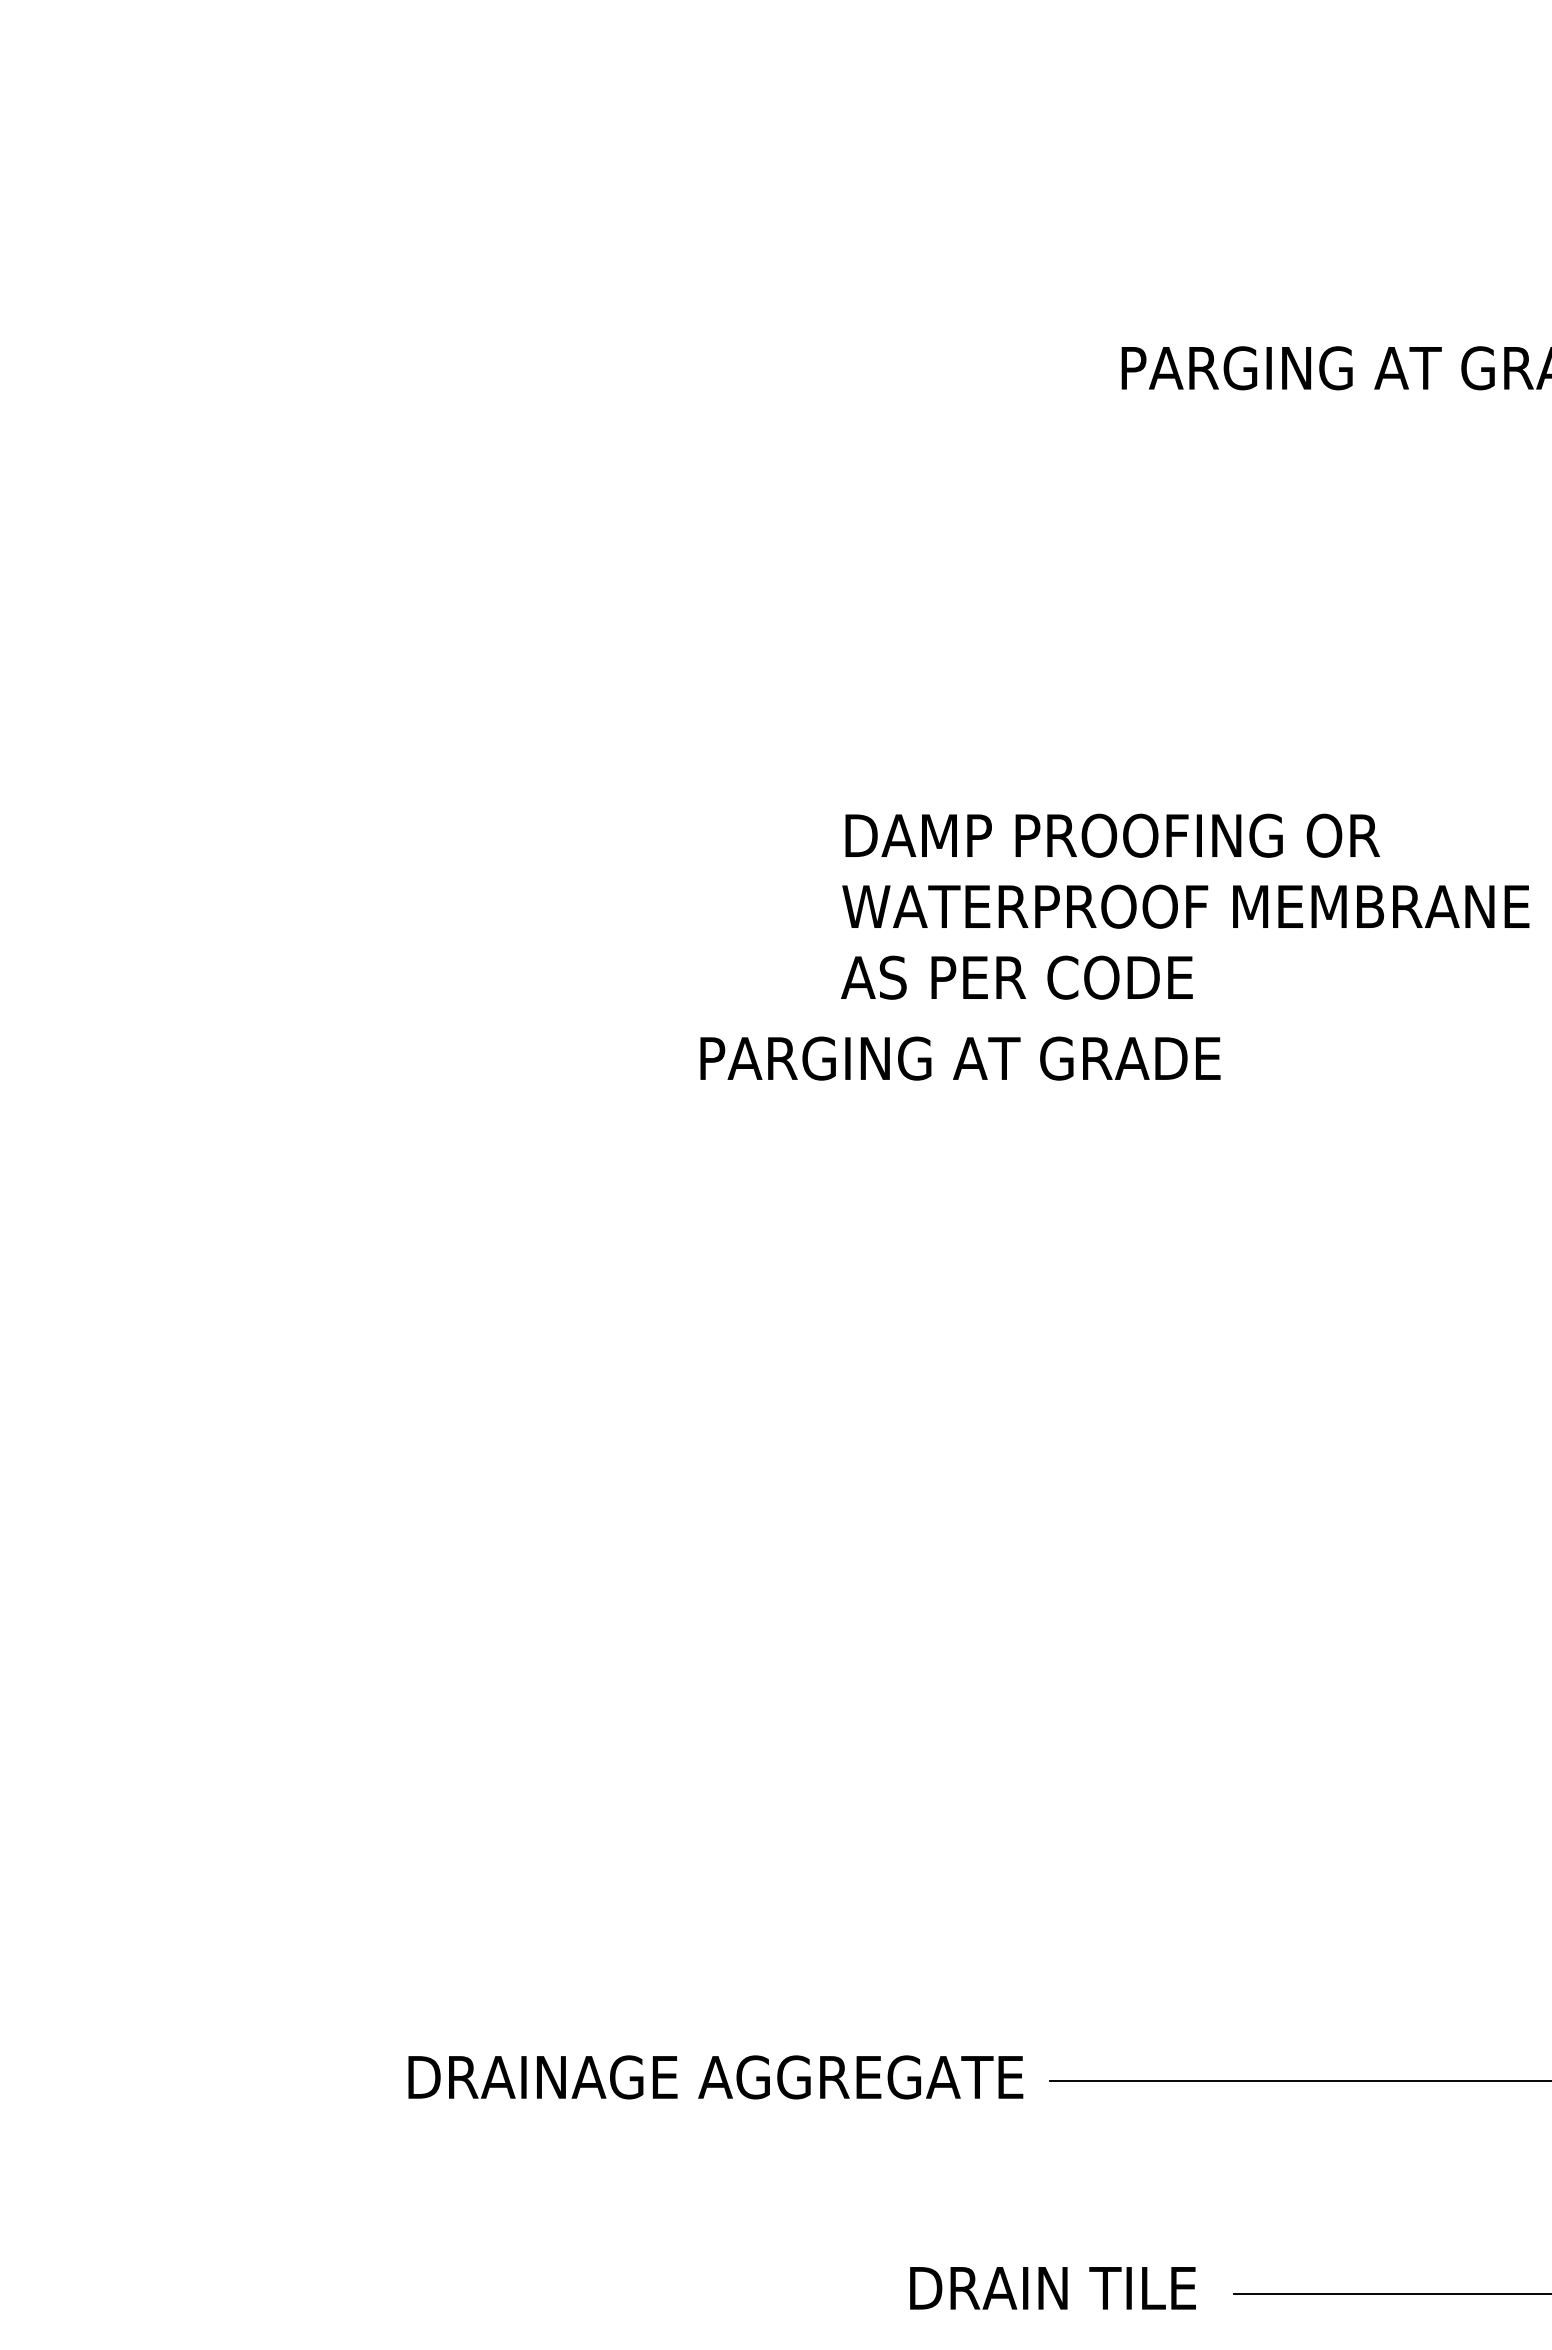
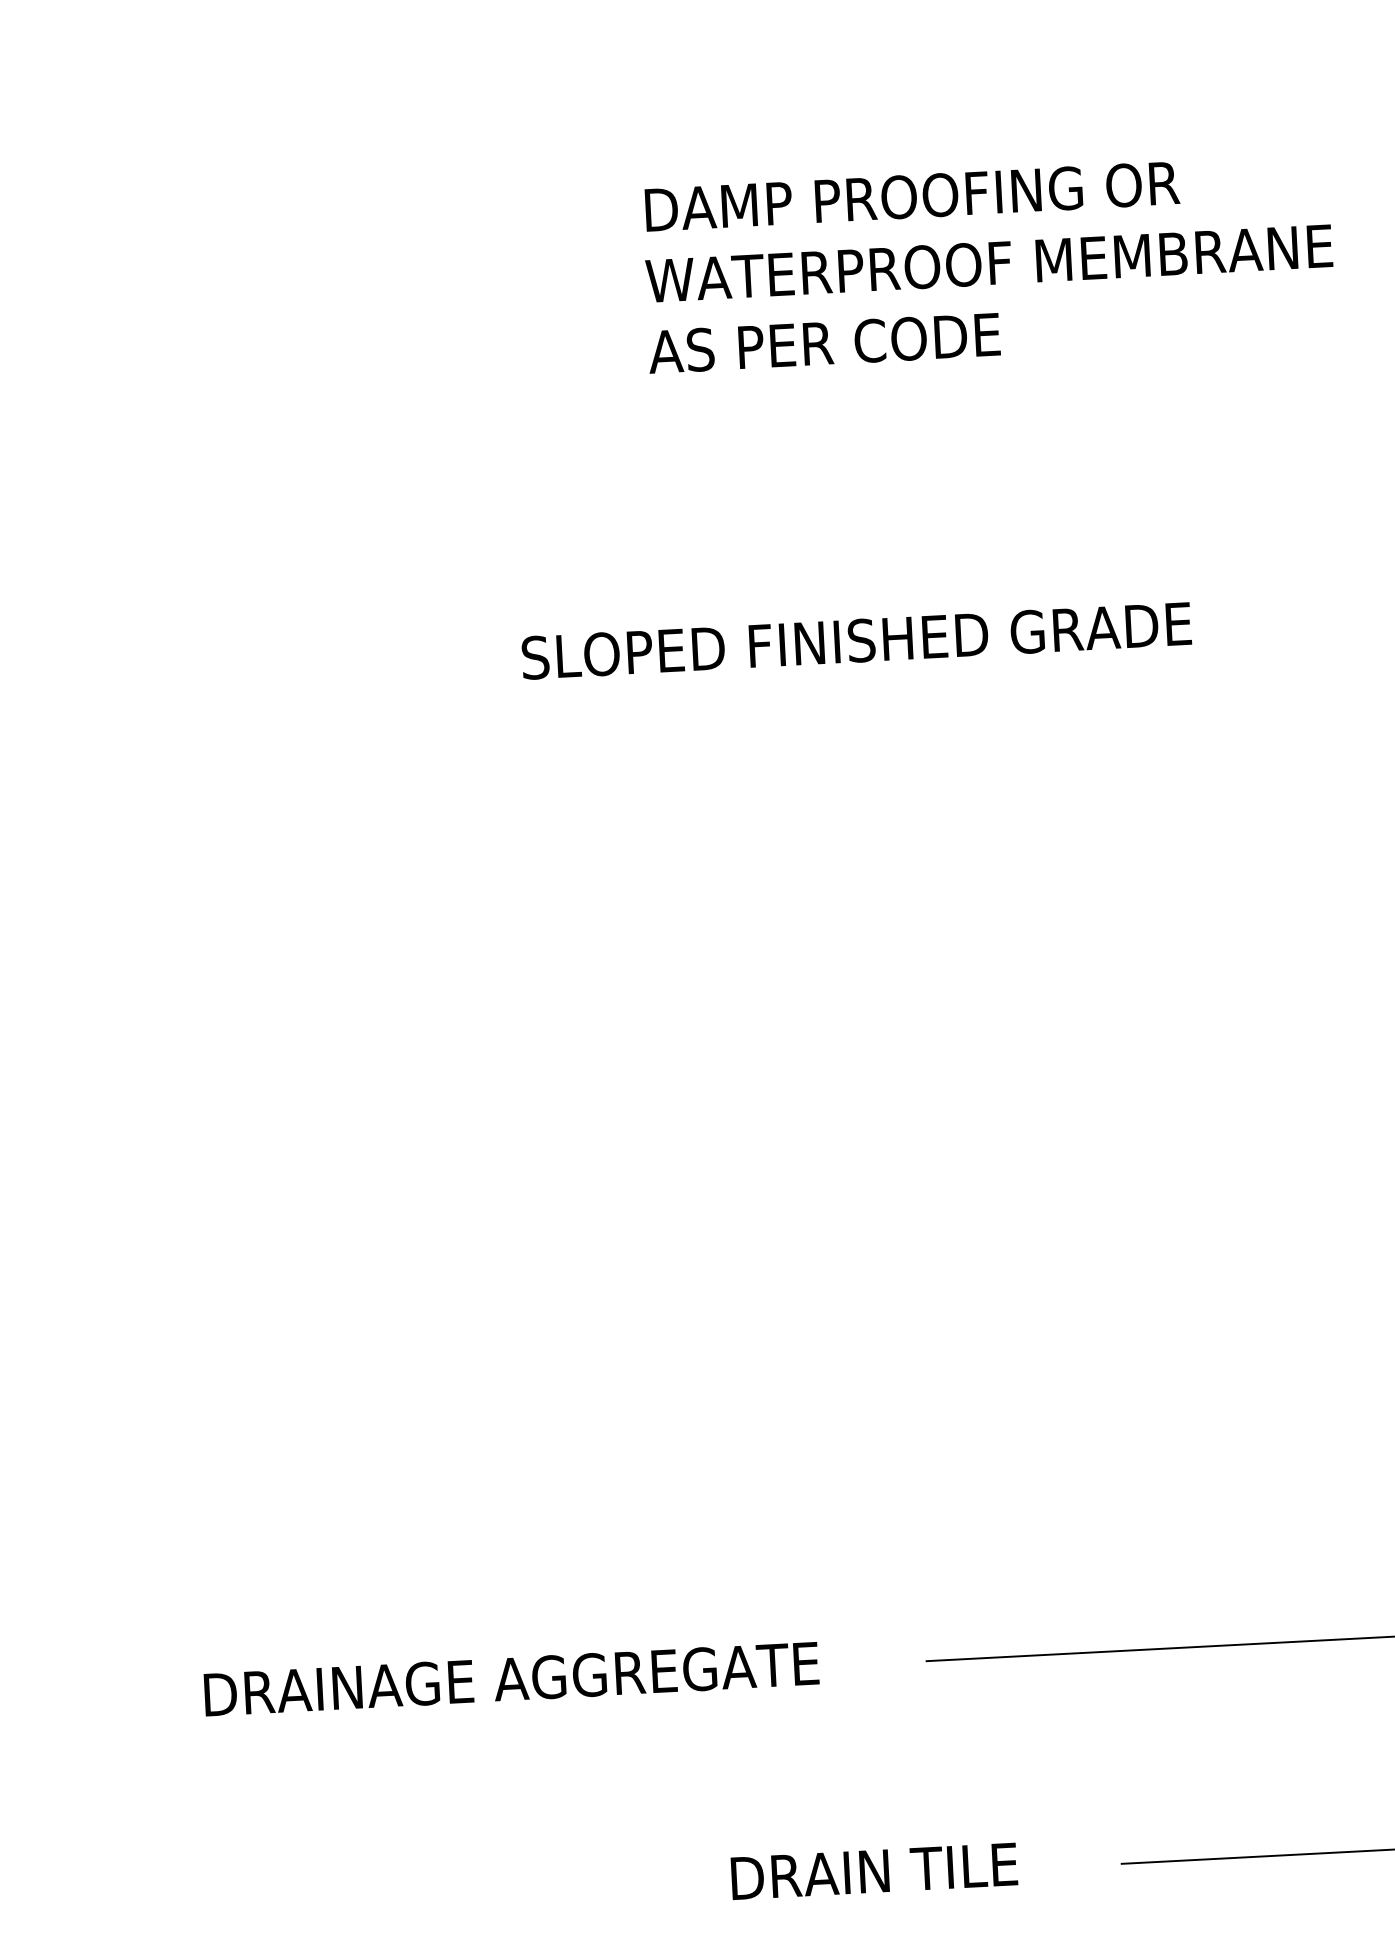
text: (1185, 906) -> (988, 263), moved
text: (1033, 1058) -> (856, 640), PARGING AT GRADE -> SLOPED FINISHED GRADE
text: (715, 2077) -> (511, 1679), moved
text: (1052, 2288) -> (873, 1871), moved

